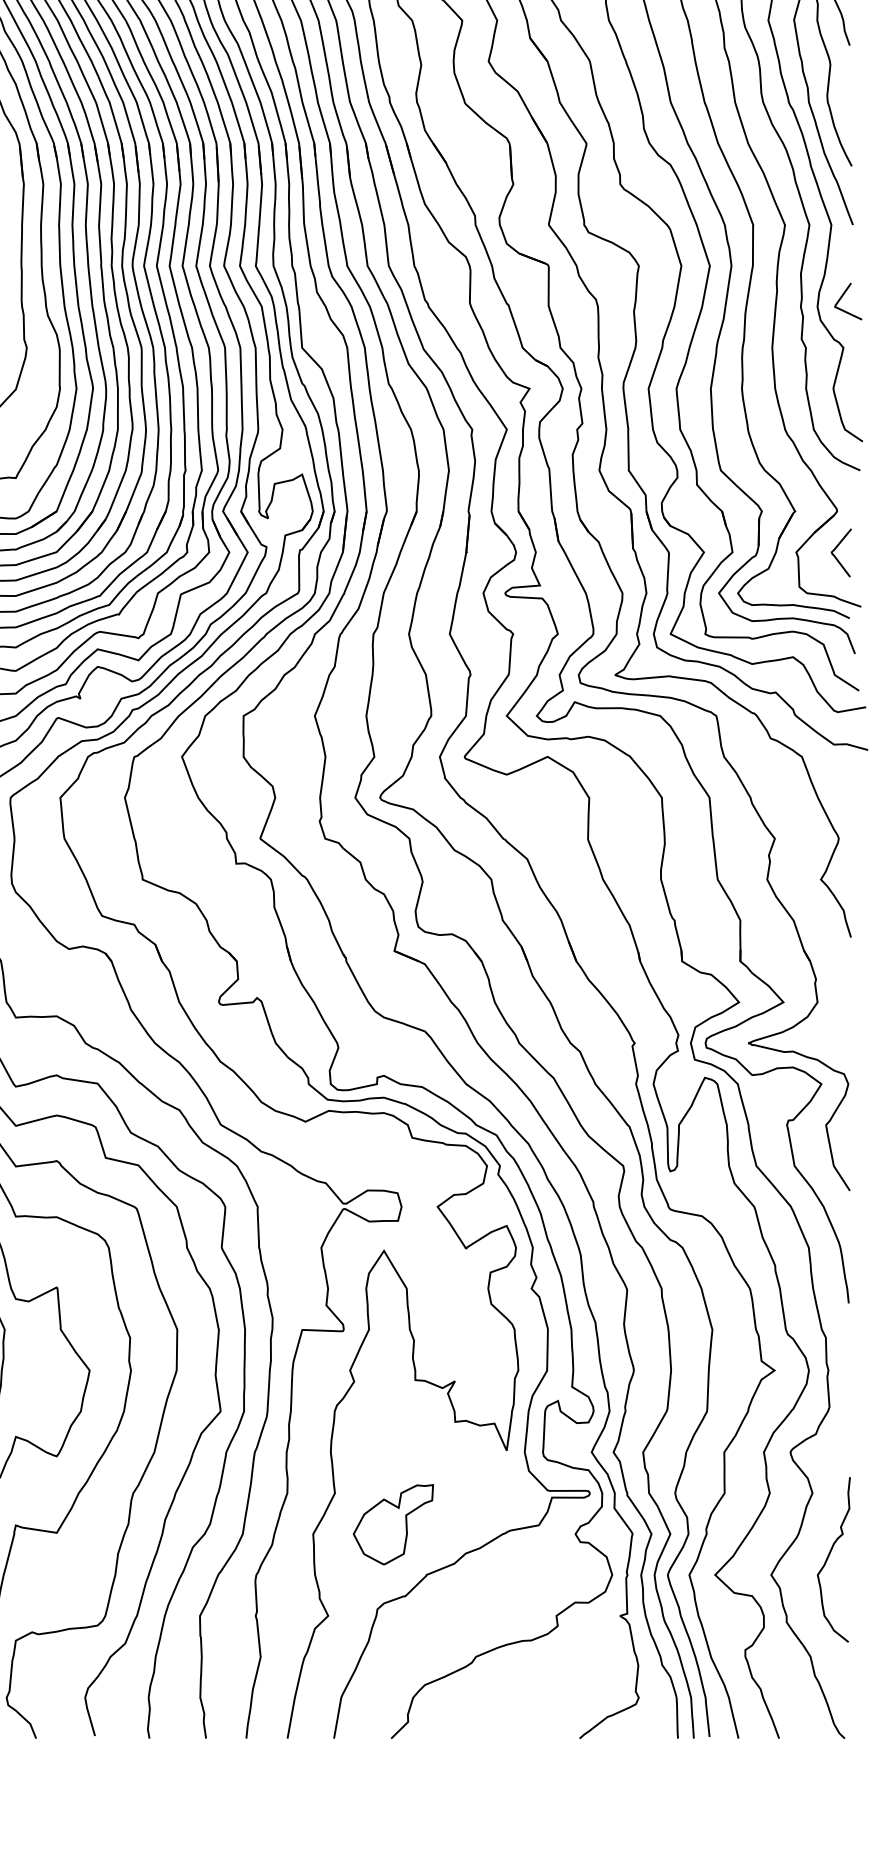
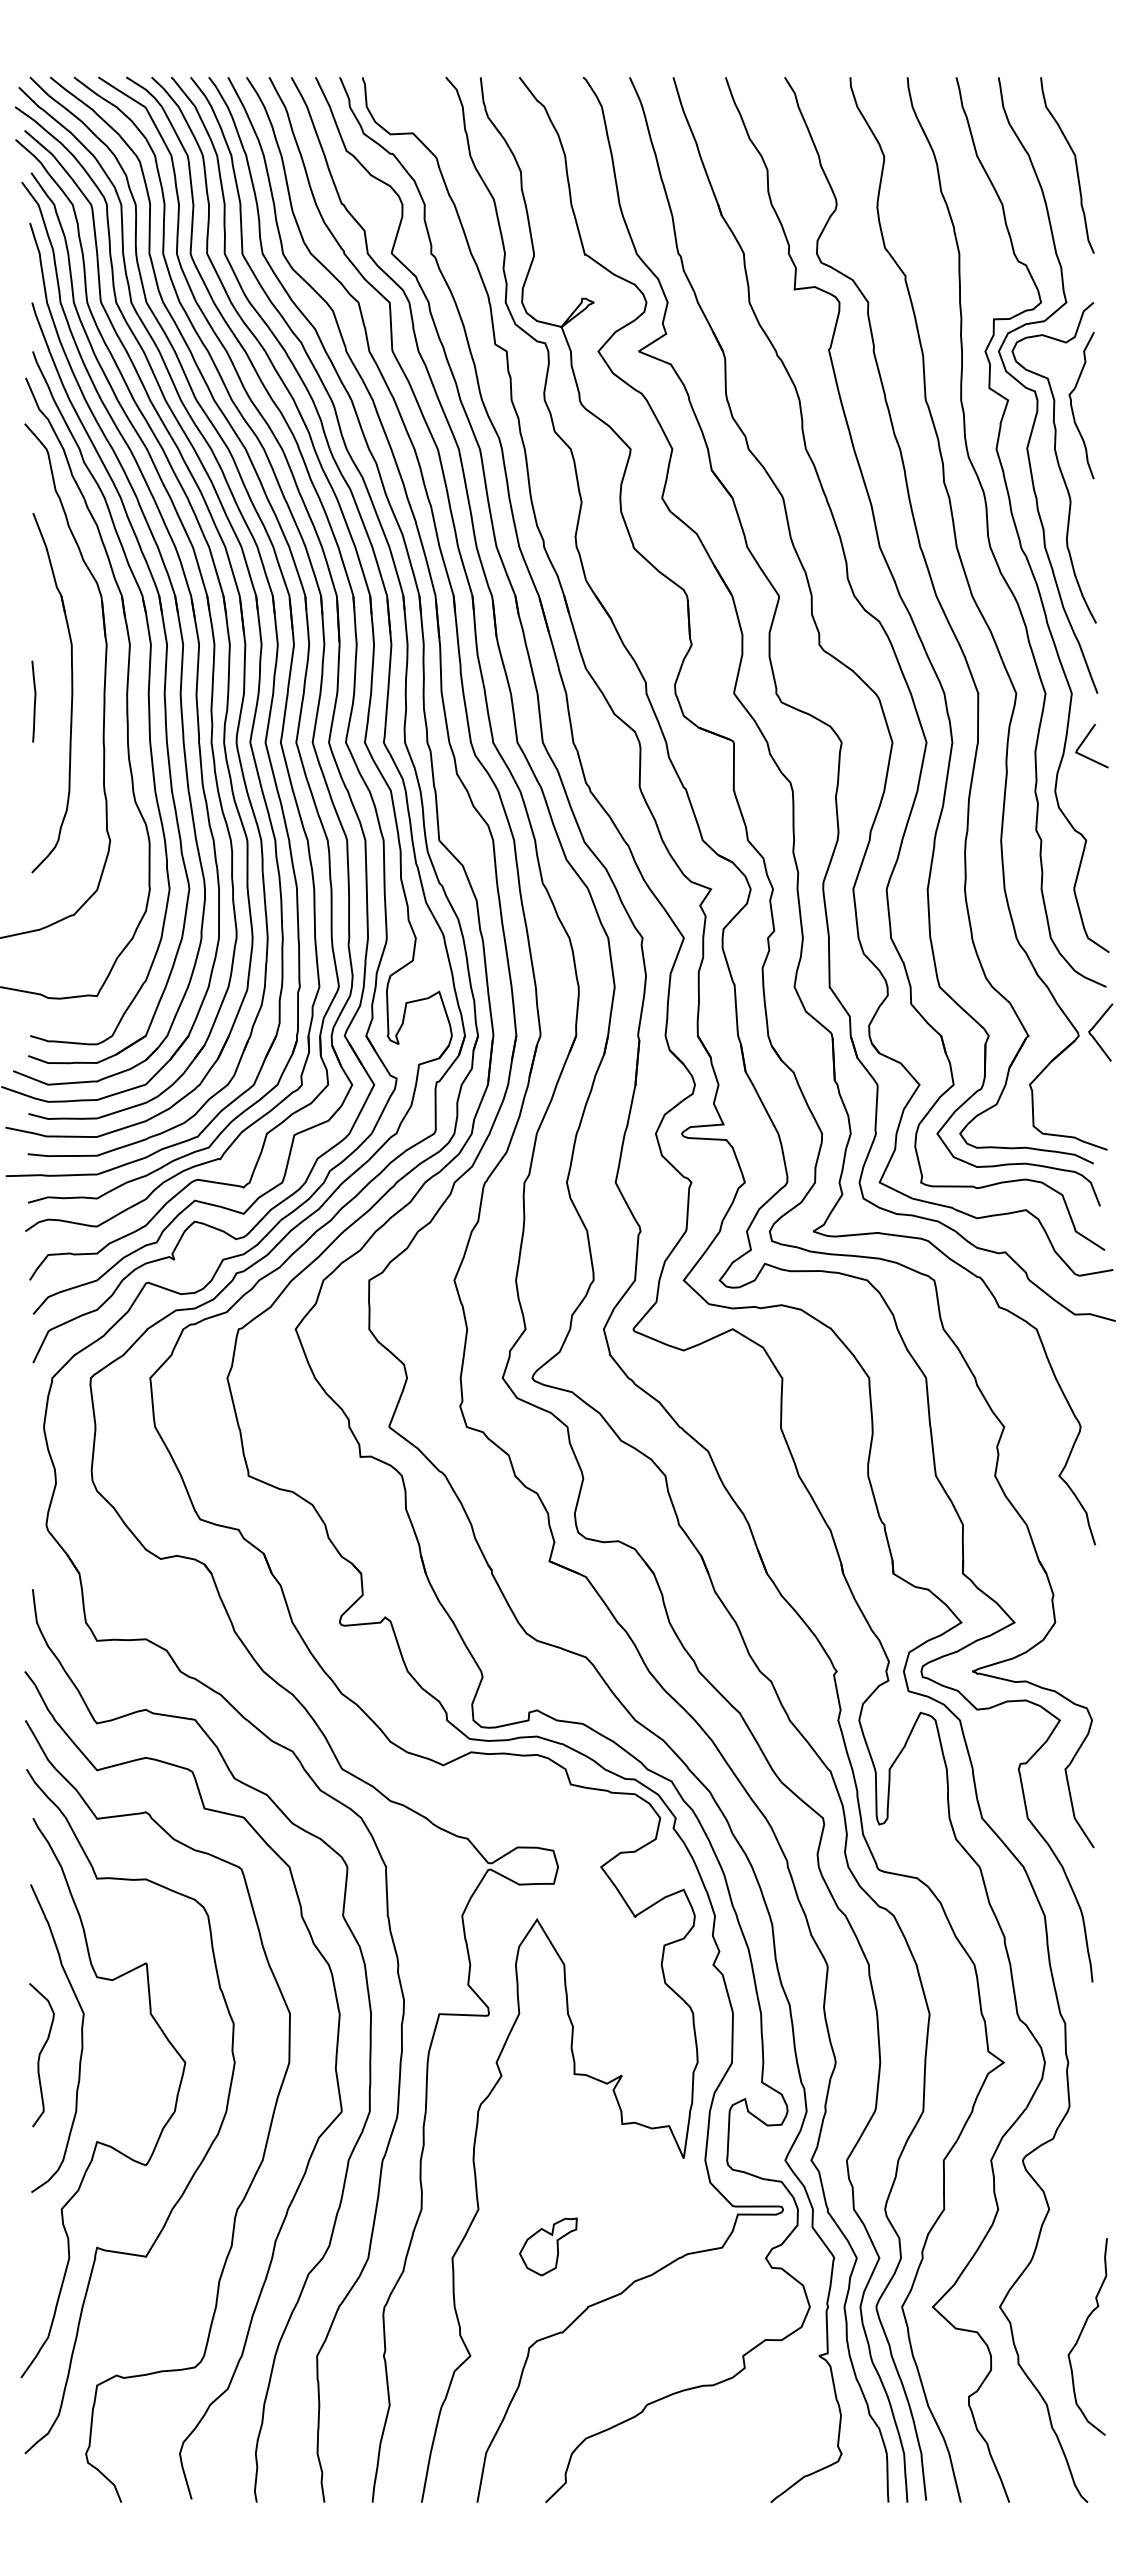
line: (842, 296) -> (1085, 740), moved
curve: (837, 547) -> (1095, 1026), moved
part: (393, 1524) -> (548, 2246), size x0.6
curve: (828, 1557) -> (1081, 2334), moved

